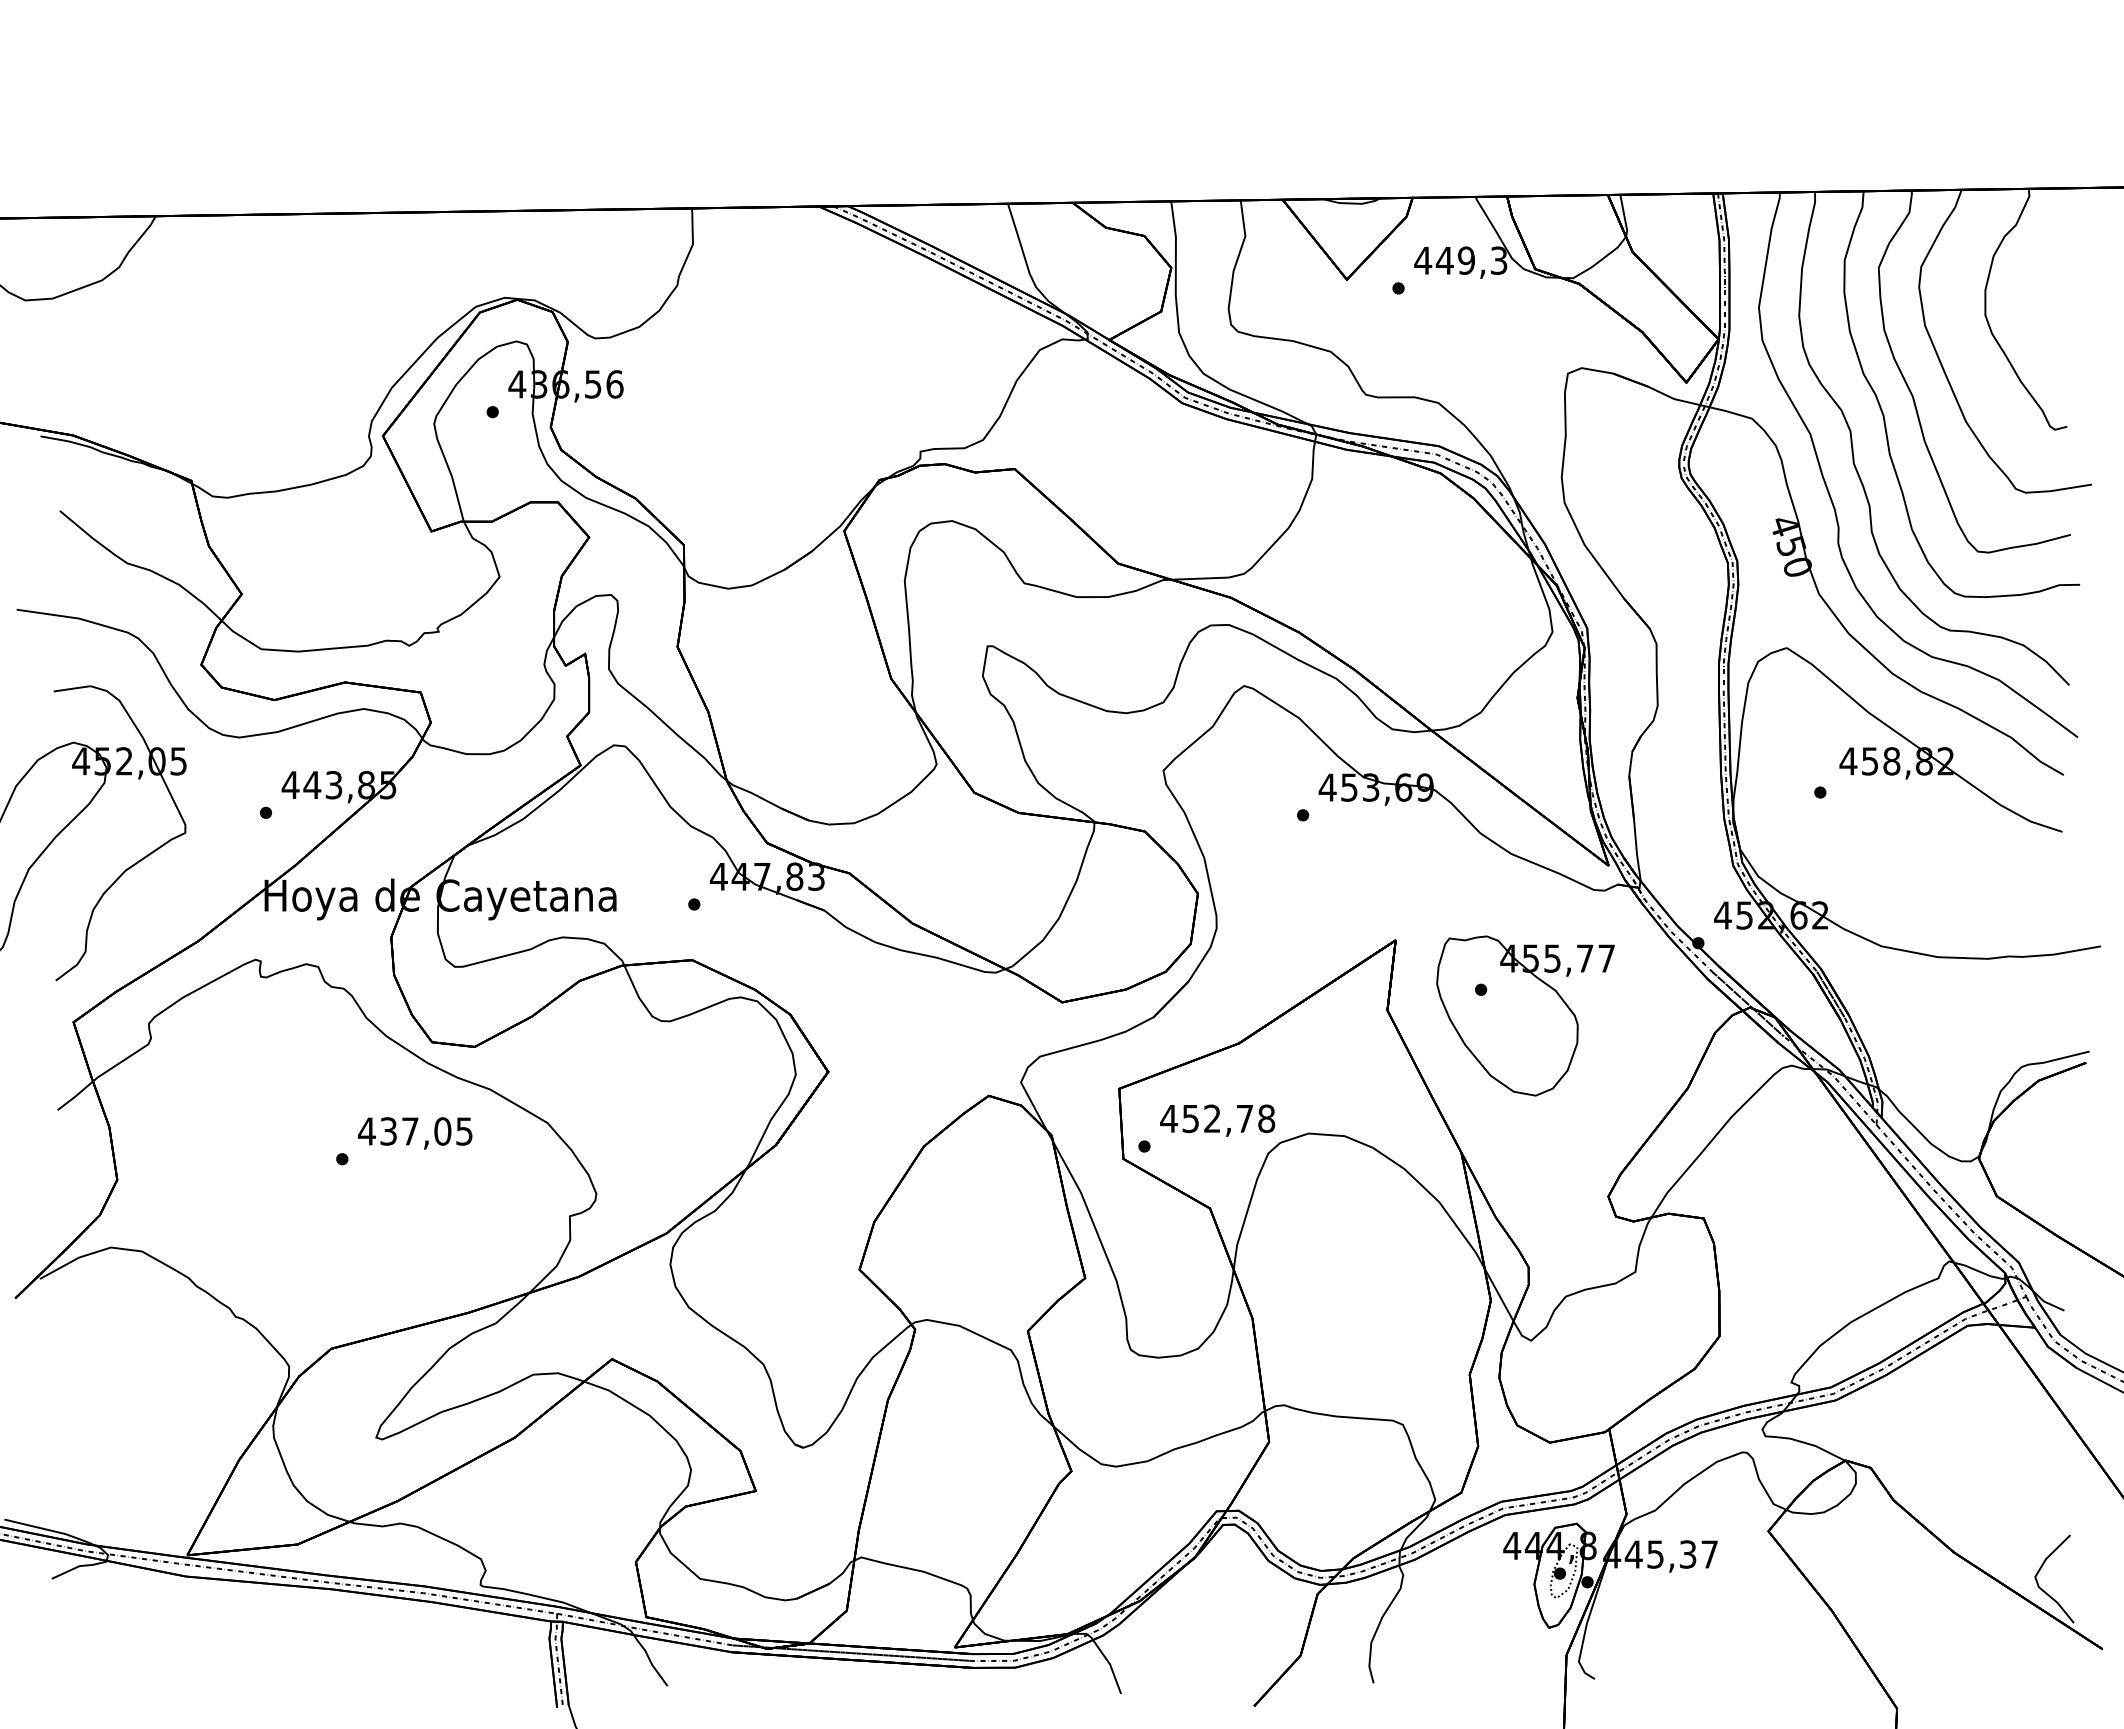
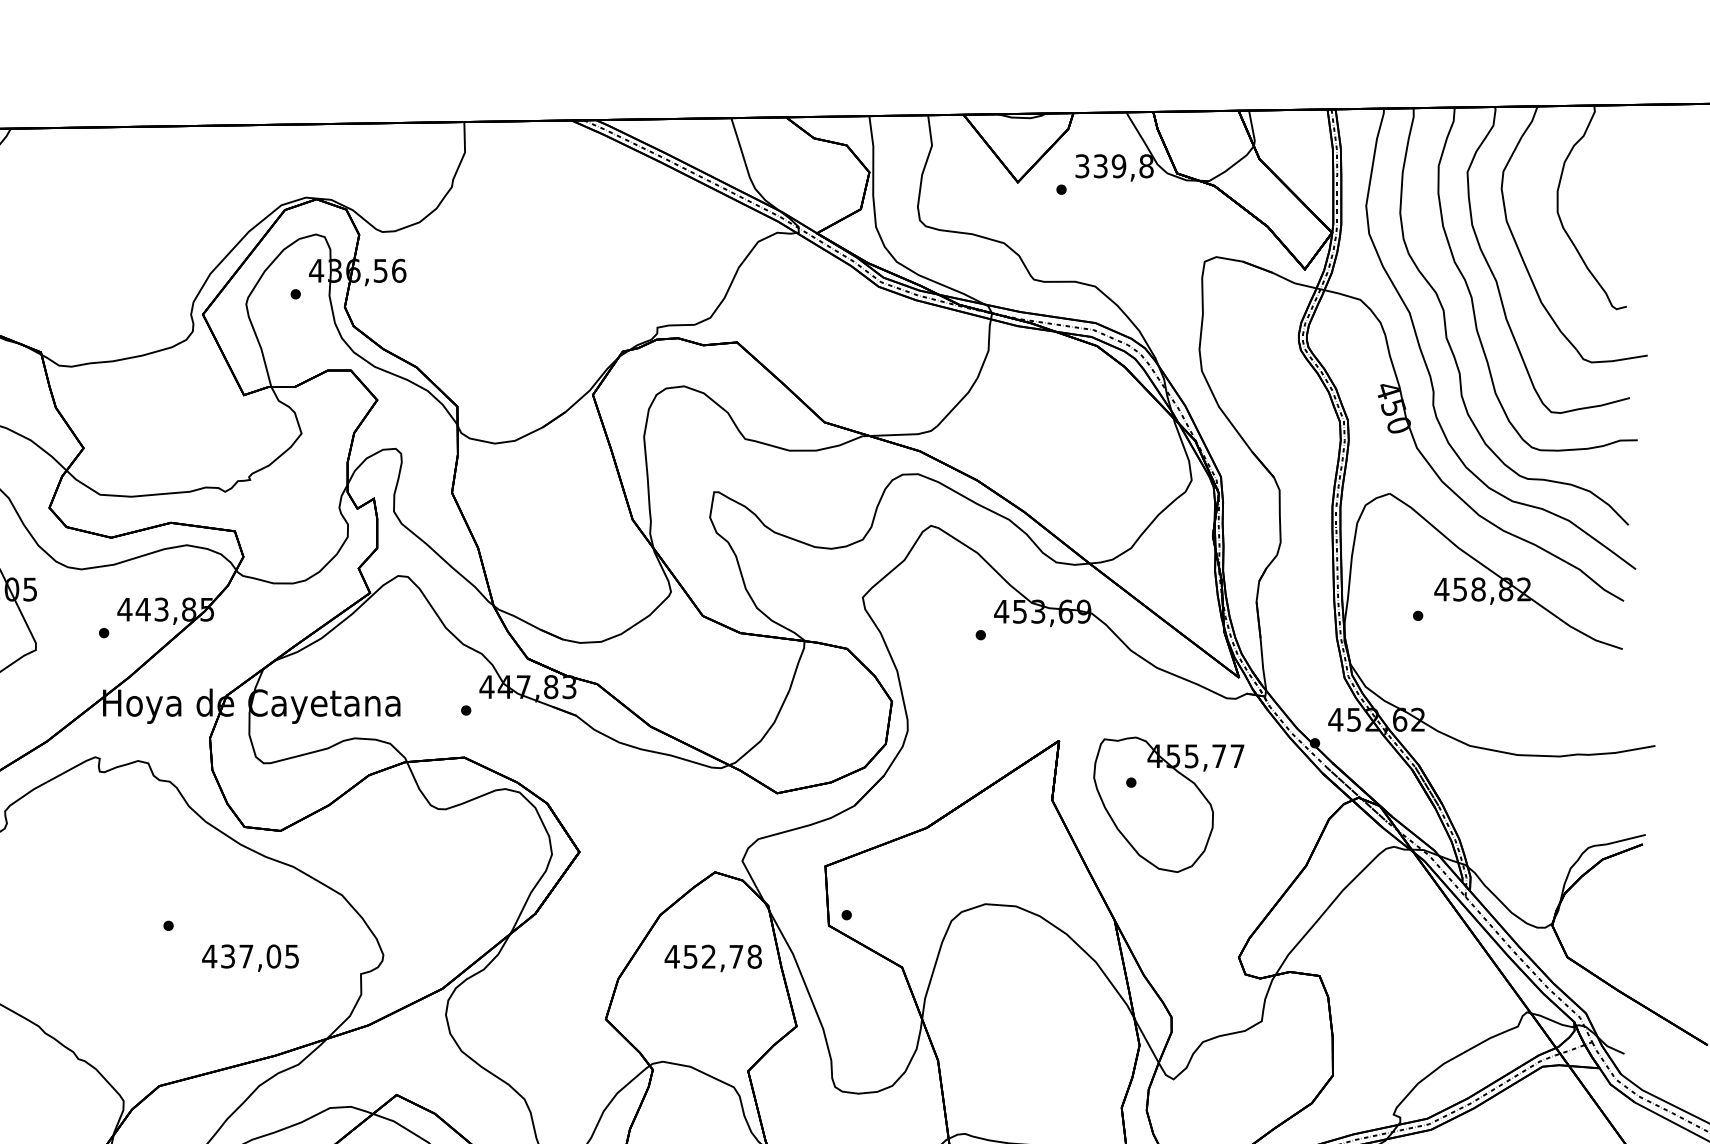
text: (1460, 260) -> (1113, 166), 449,3 -> 339,8
text: (1217, 1120) -> (713, 958), moved
text: (415, 1133) -> (250, 958), moved

